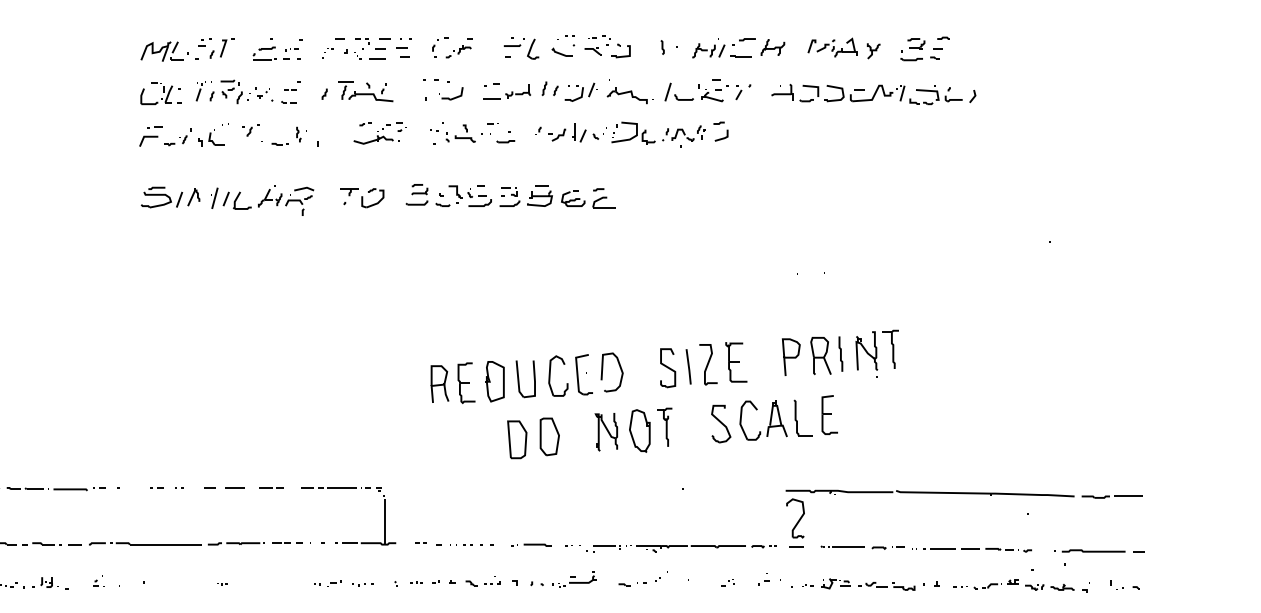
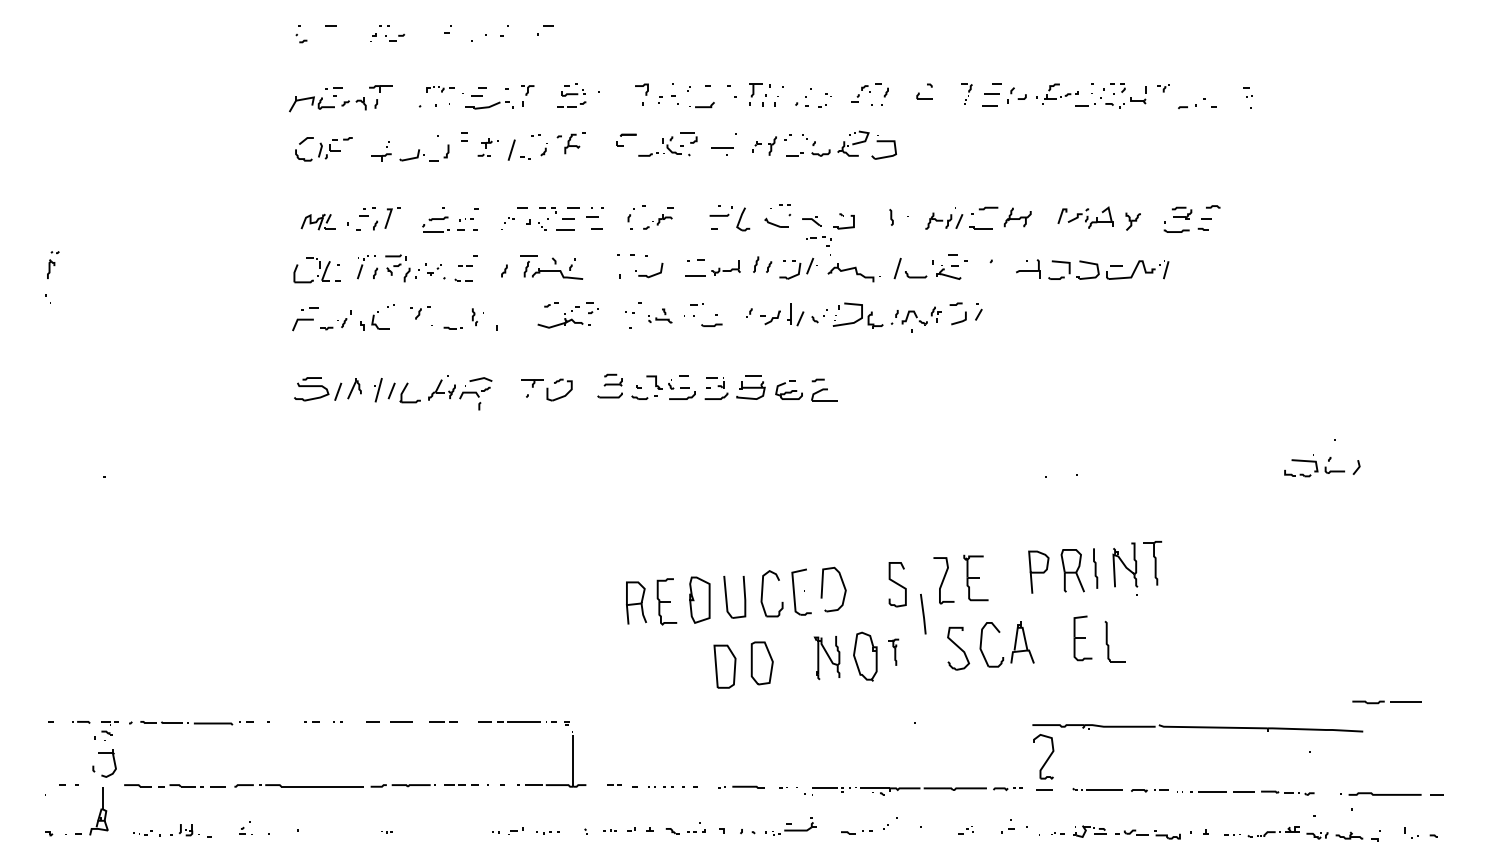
part: (598, 40) -> (818, 241), moved
part: (161, 51) -> (317, 221), size x0.7
part: (738, 92) -> (978, 311), moved
part: (942, 94) -> (1322, 465), moved
part: (460, 133) -> (660, 315), size x0.7
line: (688, 367) -> (923, 614), moved
part: (798, 421) -> (1109, 645), moved
part: (664, 427) -> (893, 652), size x0.6
part: (1111, 497) -> (1386, 702), moved

